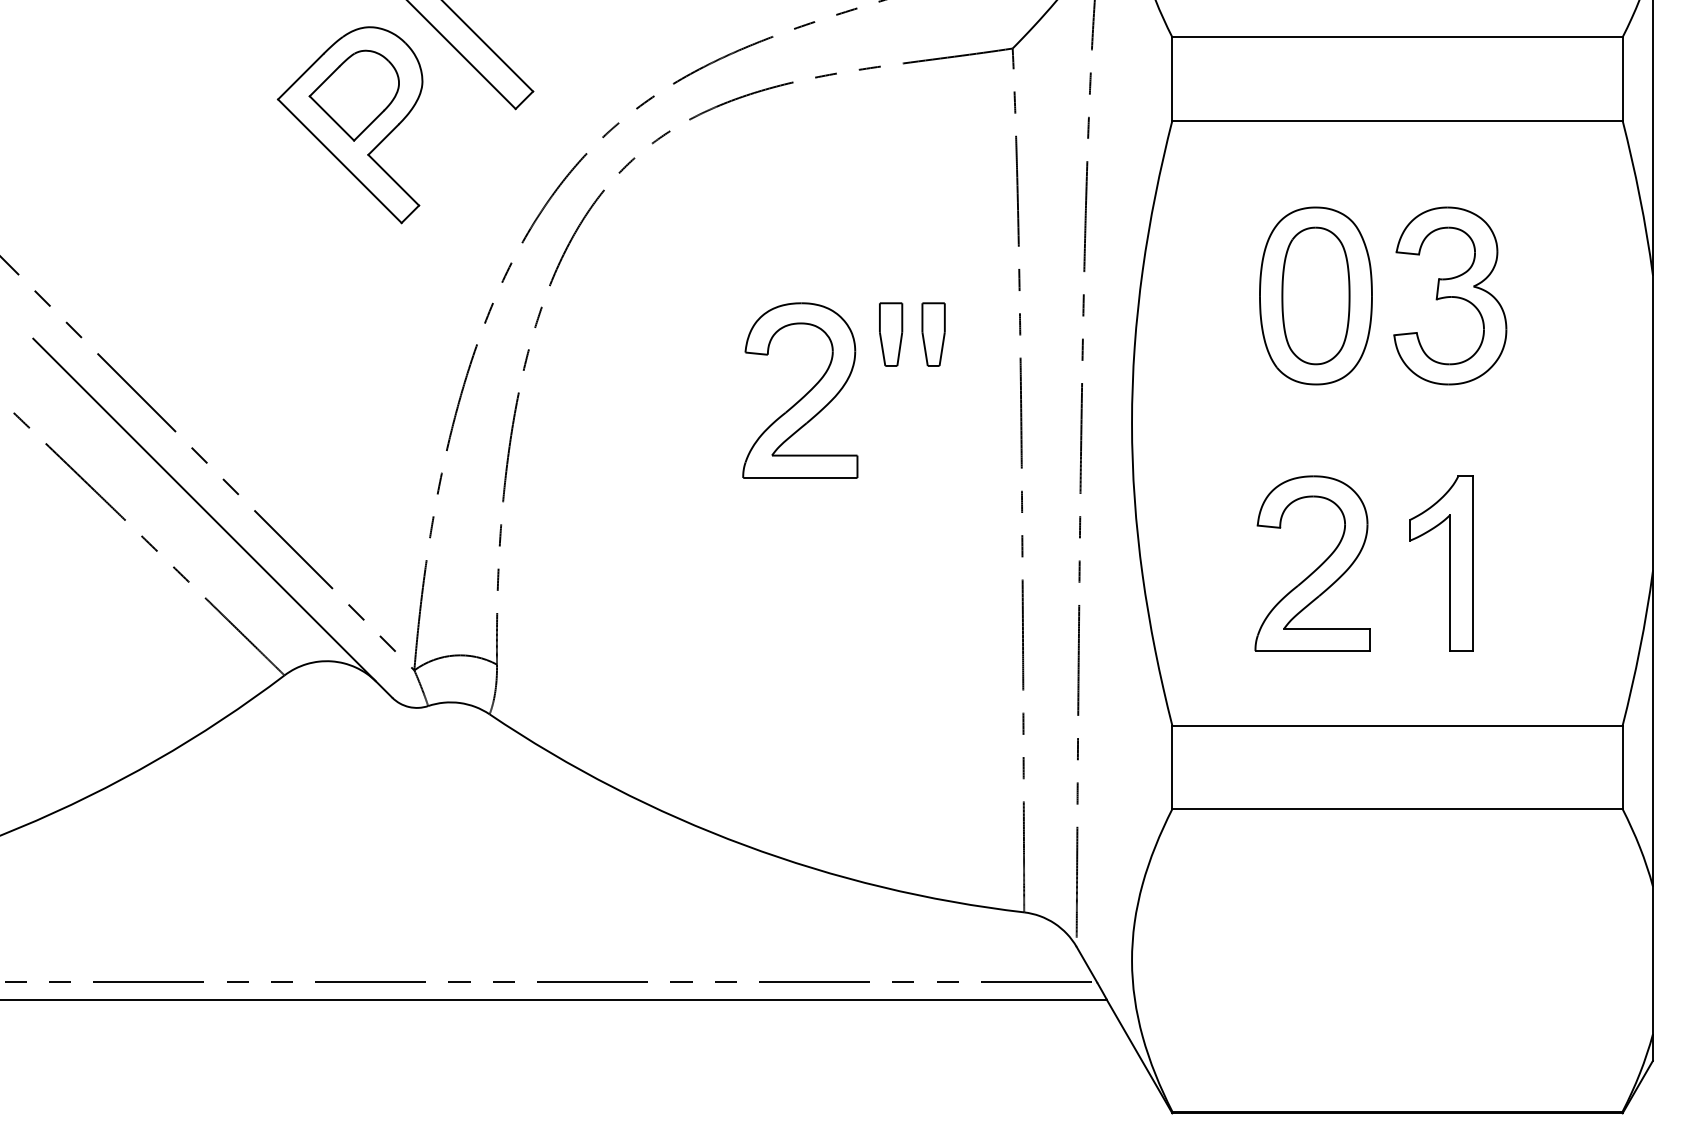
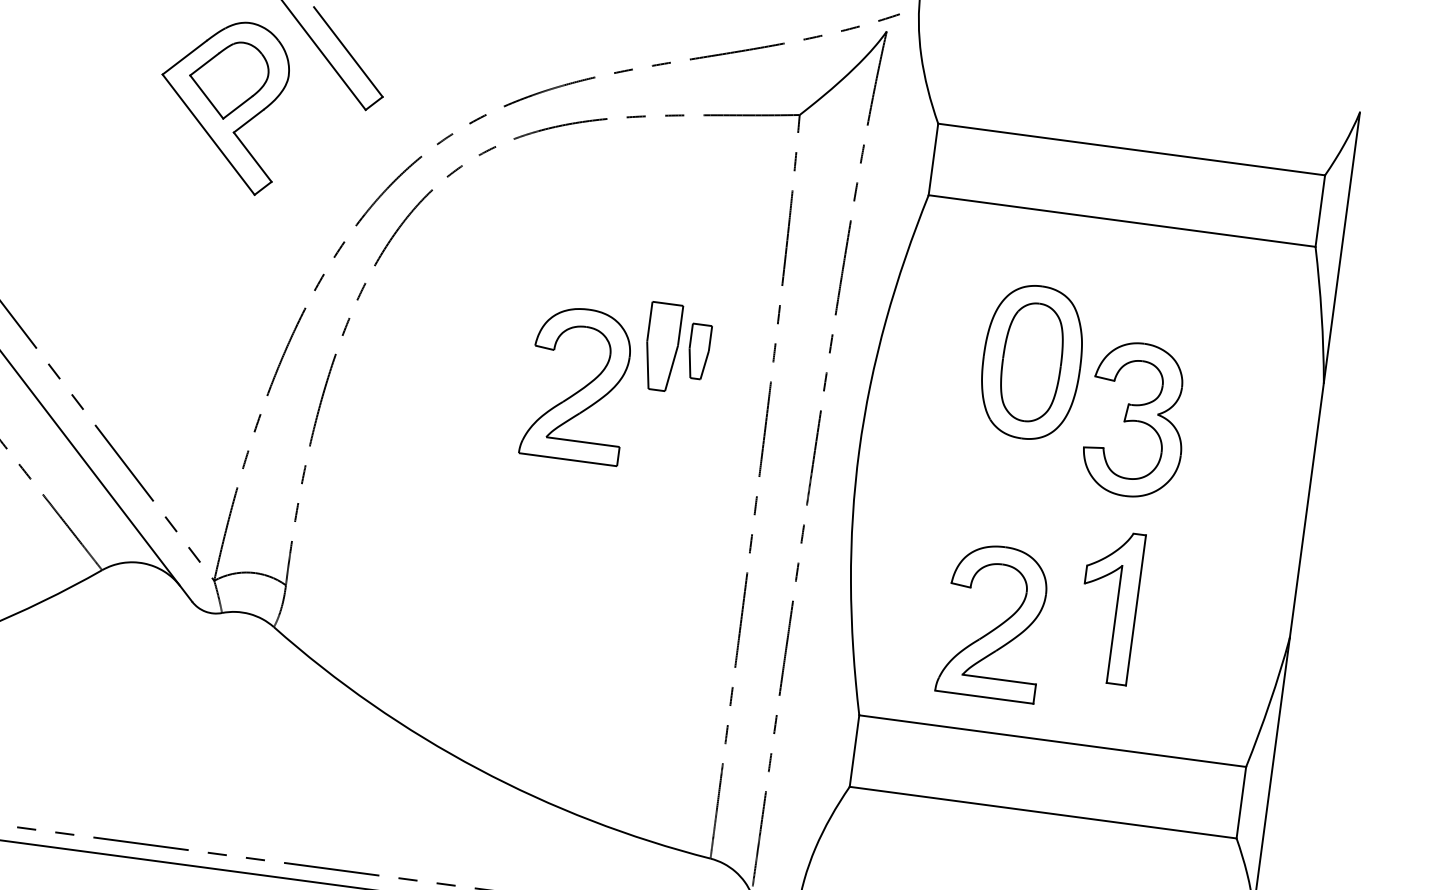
part: (1450, 295) -> (1136, 419), moved
part: (891, 334) -> (662, 346), size x1.6
part: (1317, 567) -> (998, 625), moved

